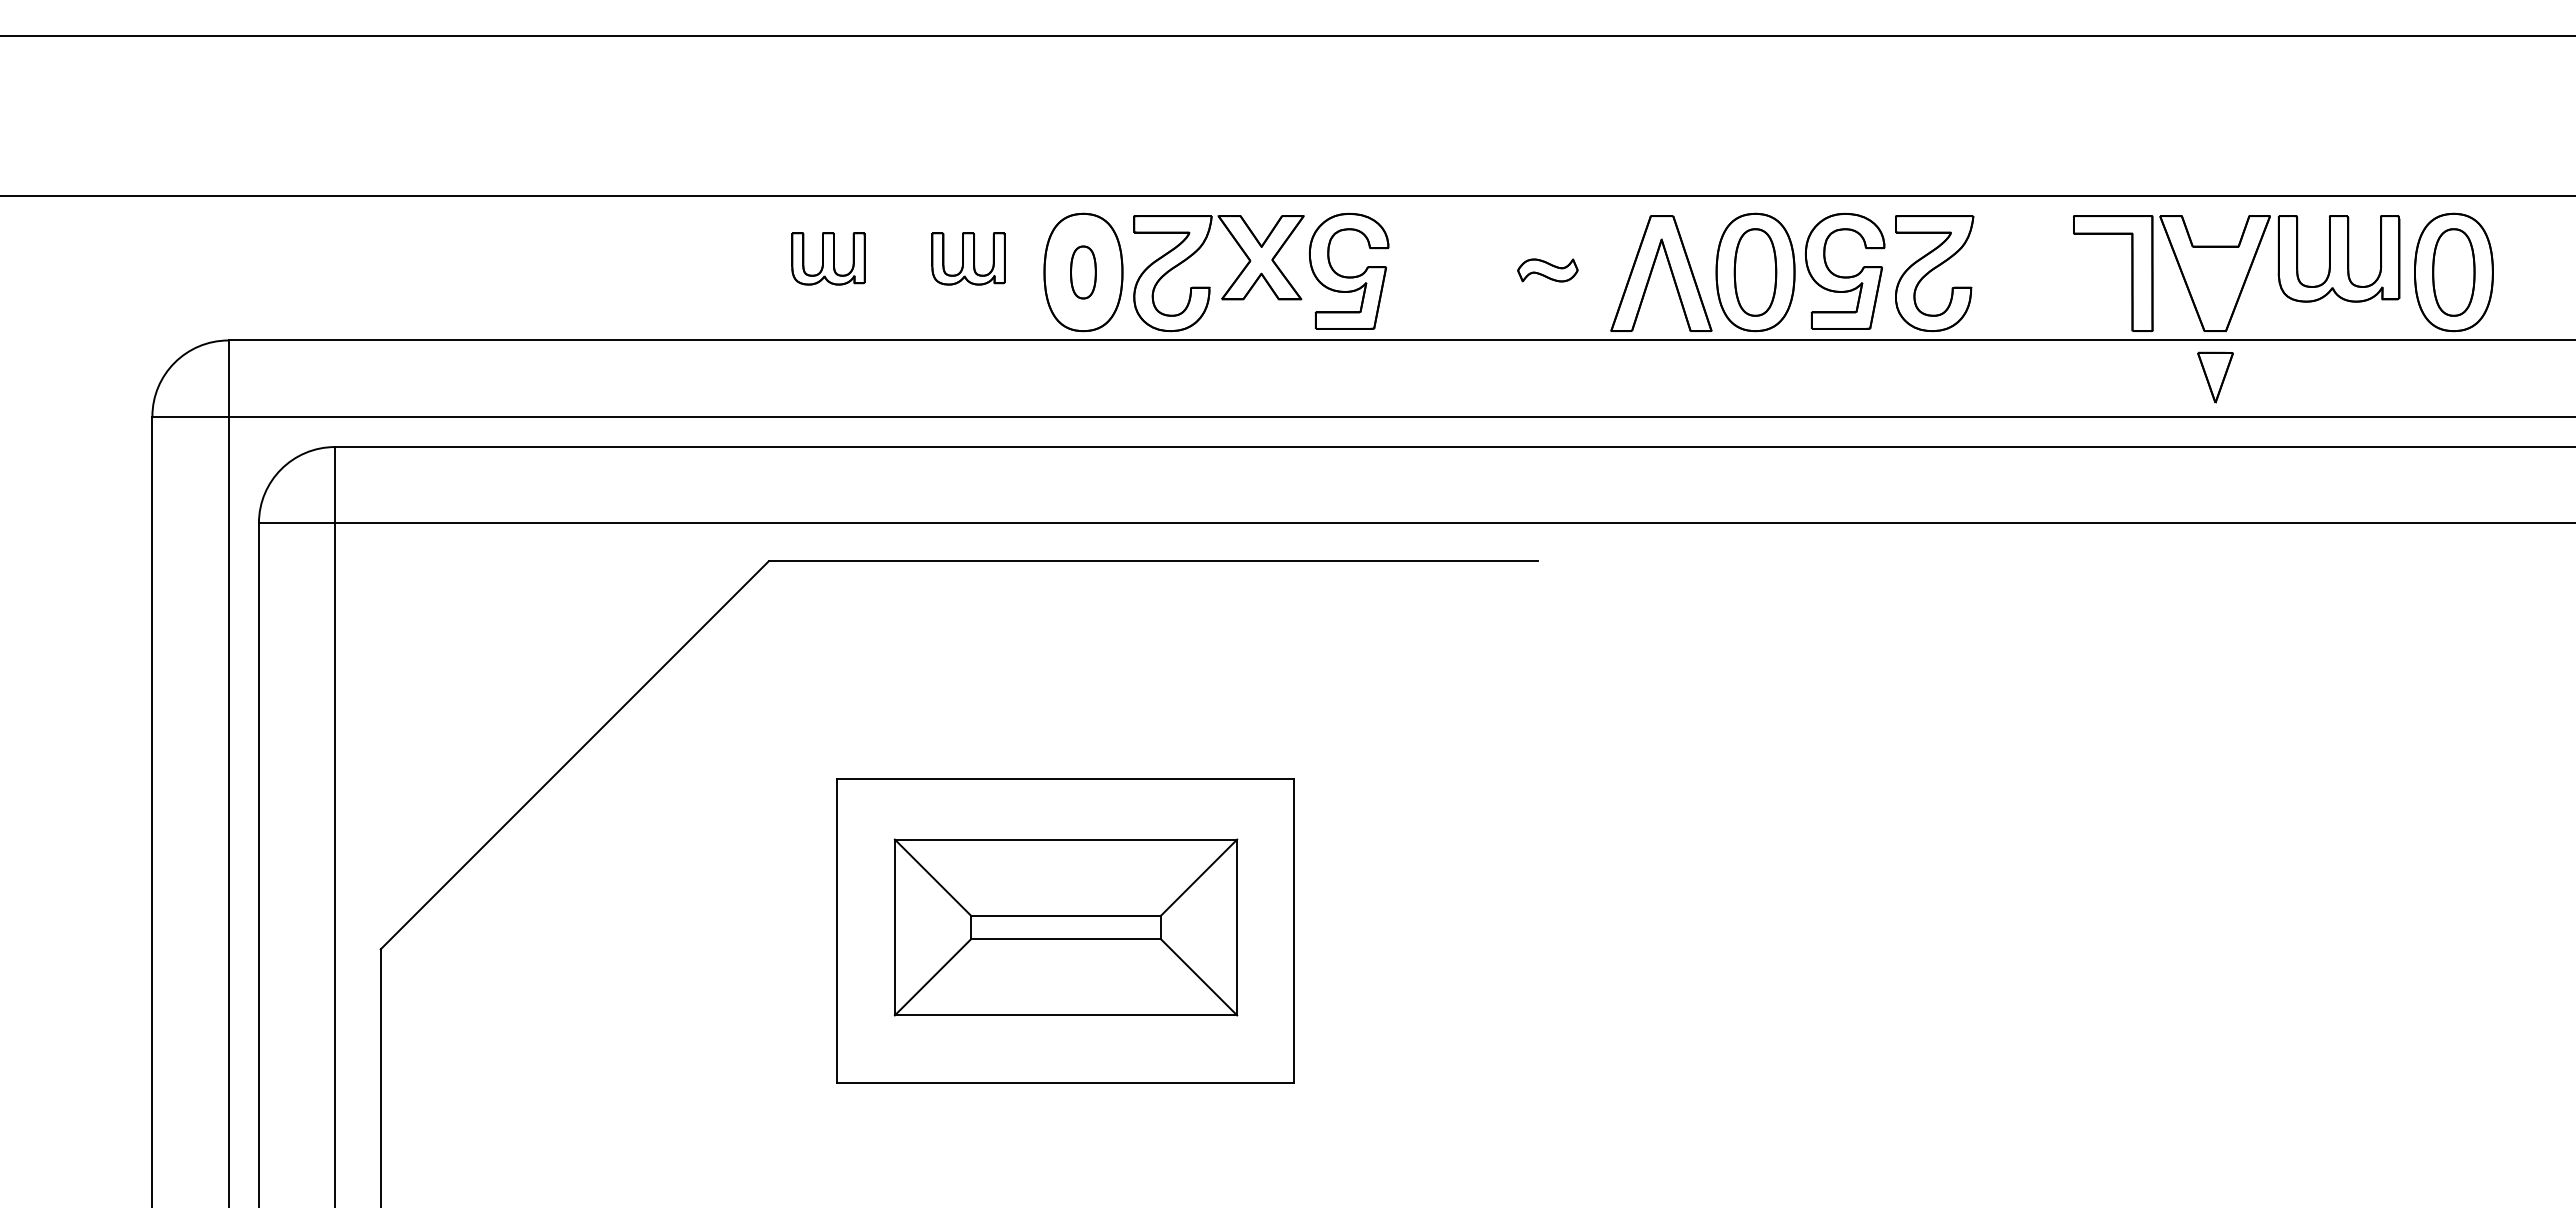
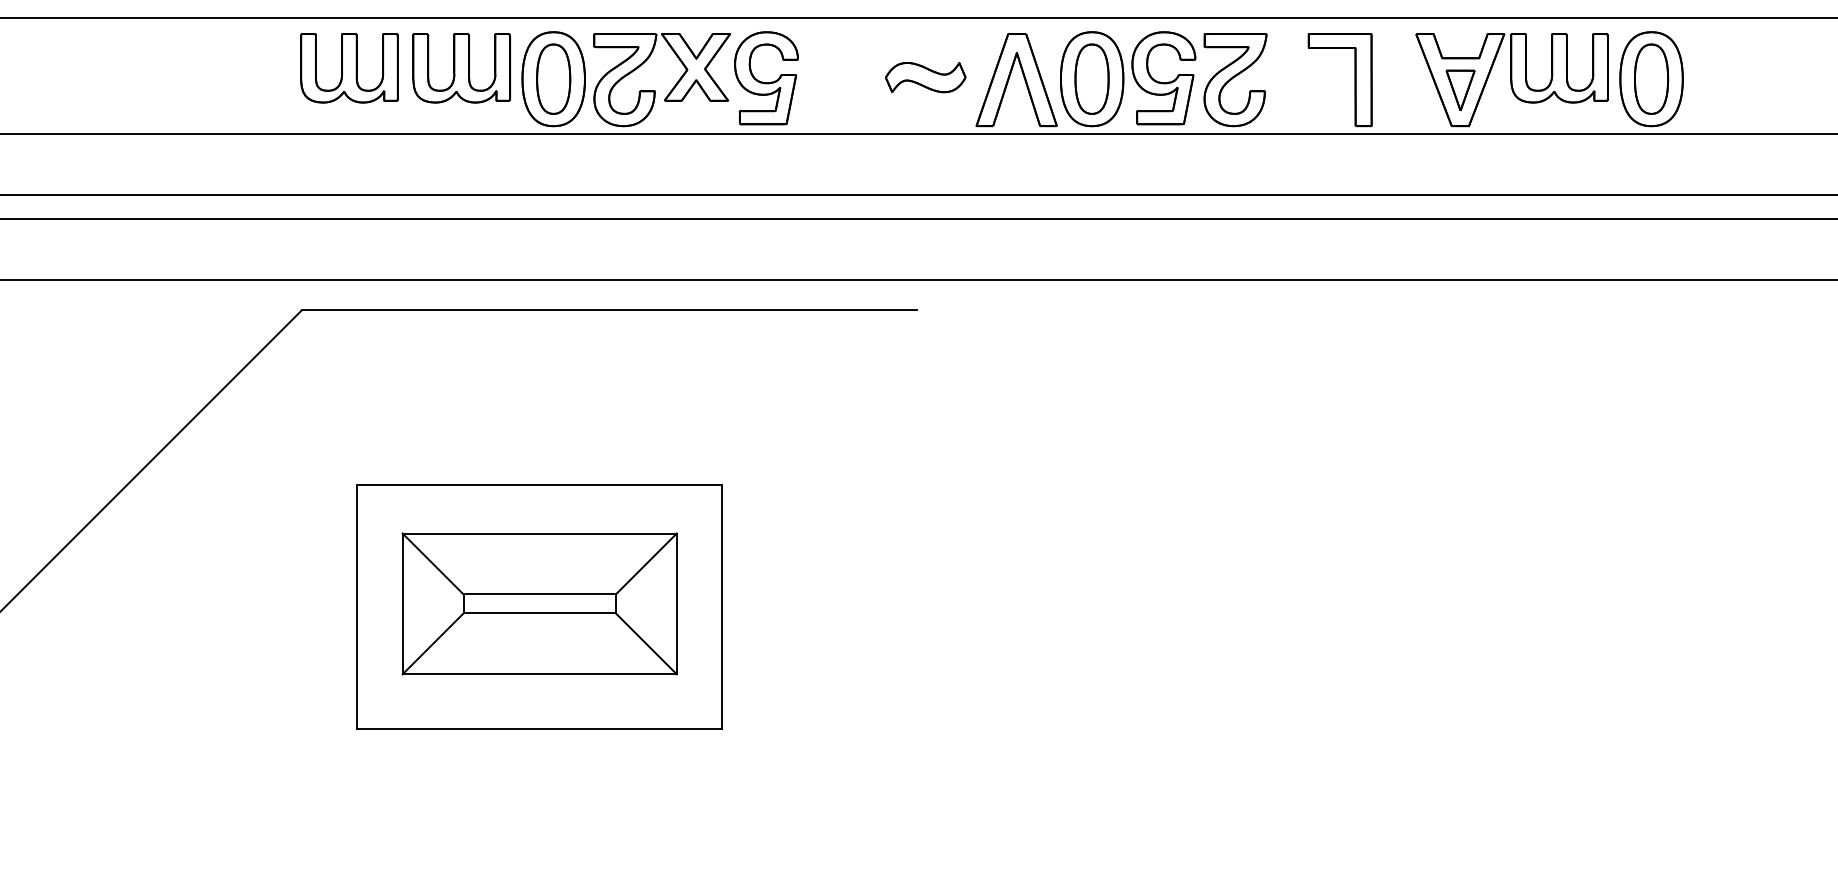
part: (828, 258) -> (349, 67), size x1.67
part: (968, 258) -> (461, 67), size x1.67
part: (1547, 270) -> (925, 77), size x1.67
part: (1083, 272) -> (553, 79), size x1.67
part: (2131, 273) -> (1354, 80), moved
part: (2215, 377) -> (1460, 90), moved

